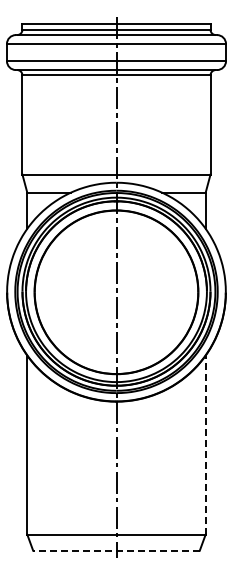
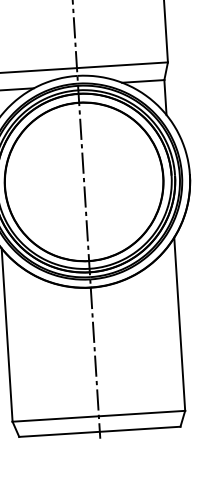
line: (205, 444) -> (179, 323), dashed -> solid
line: (115, 550) -> (98, 431), dashed -> solid

